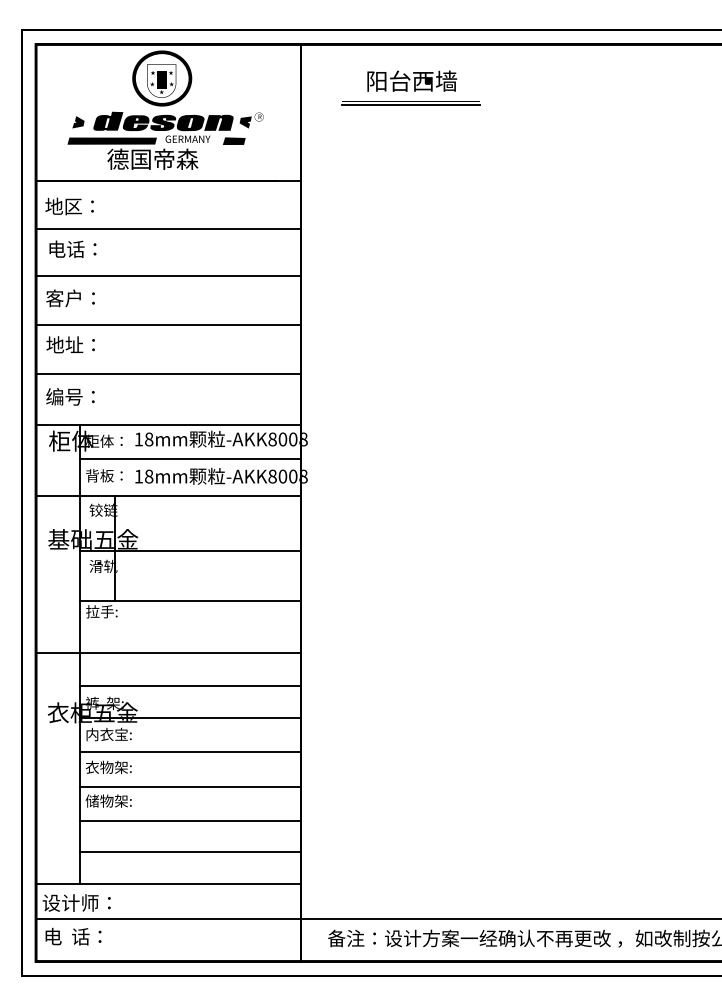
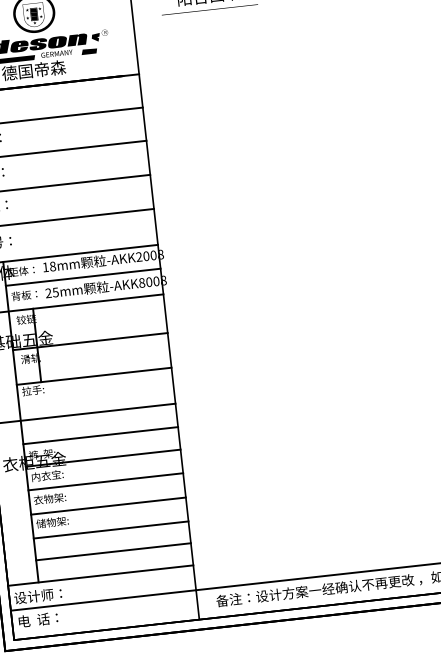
line: (411, 105) -> (210, 12), removed
text: (272, 439) -> (139, 257), -AKK8008 -> -AKK2008
text: (143, 476) -> (51, 292), 18mm -> 25mm

